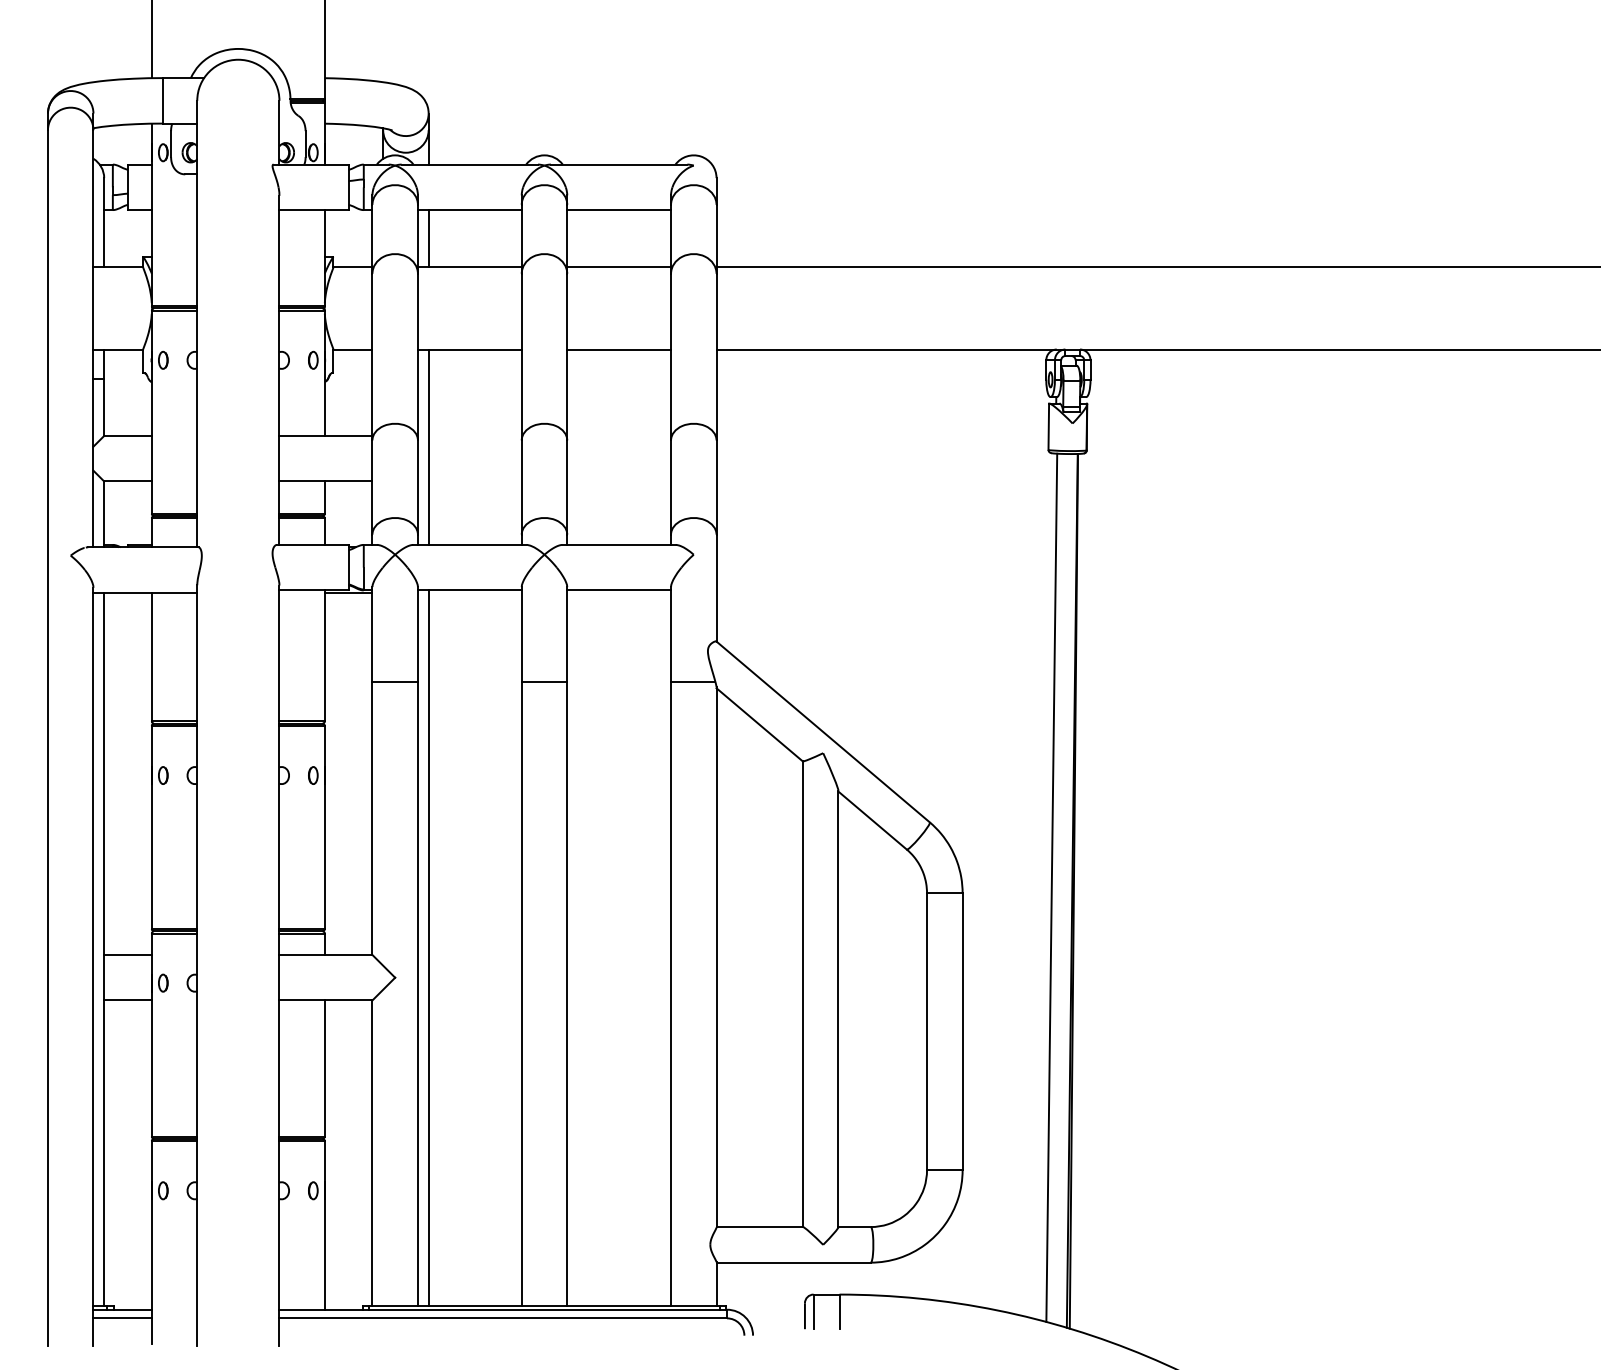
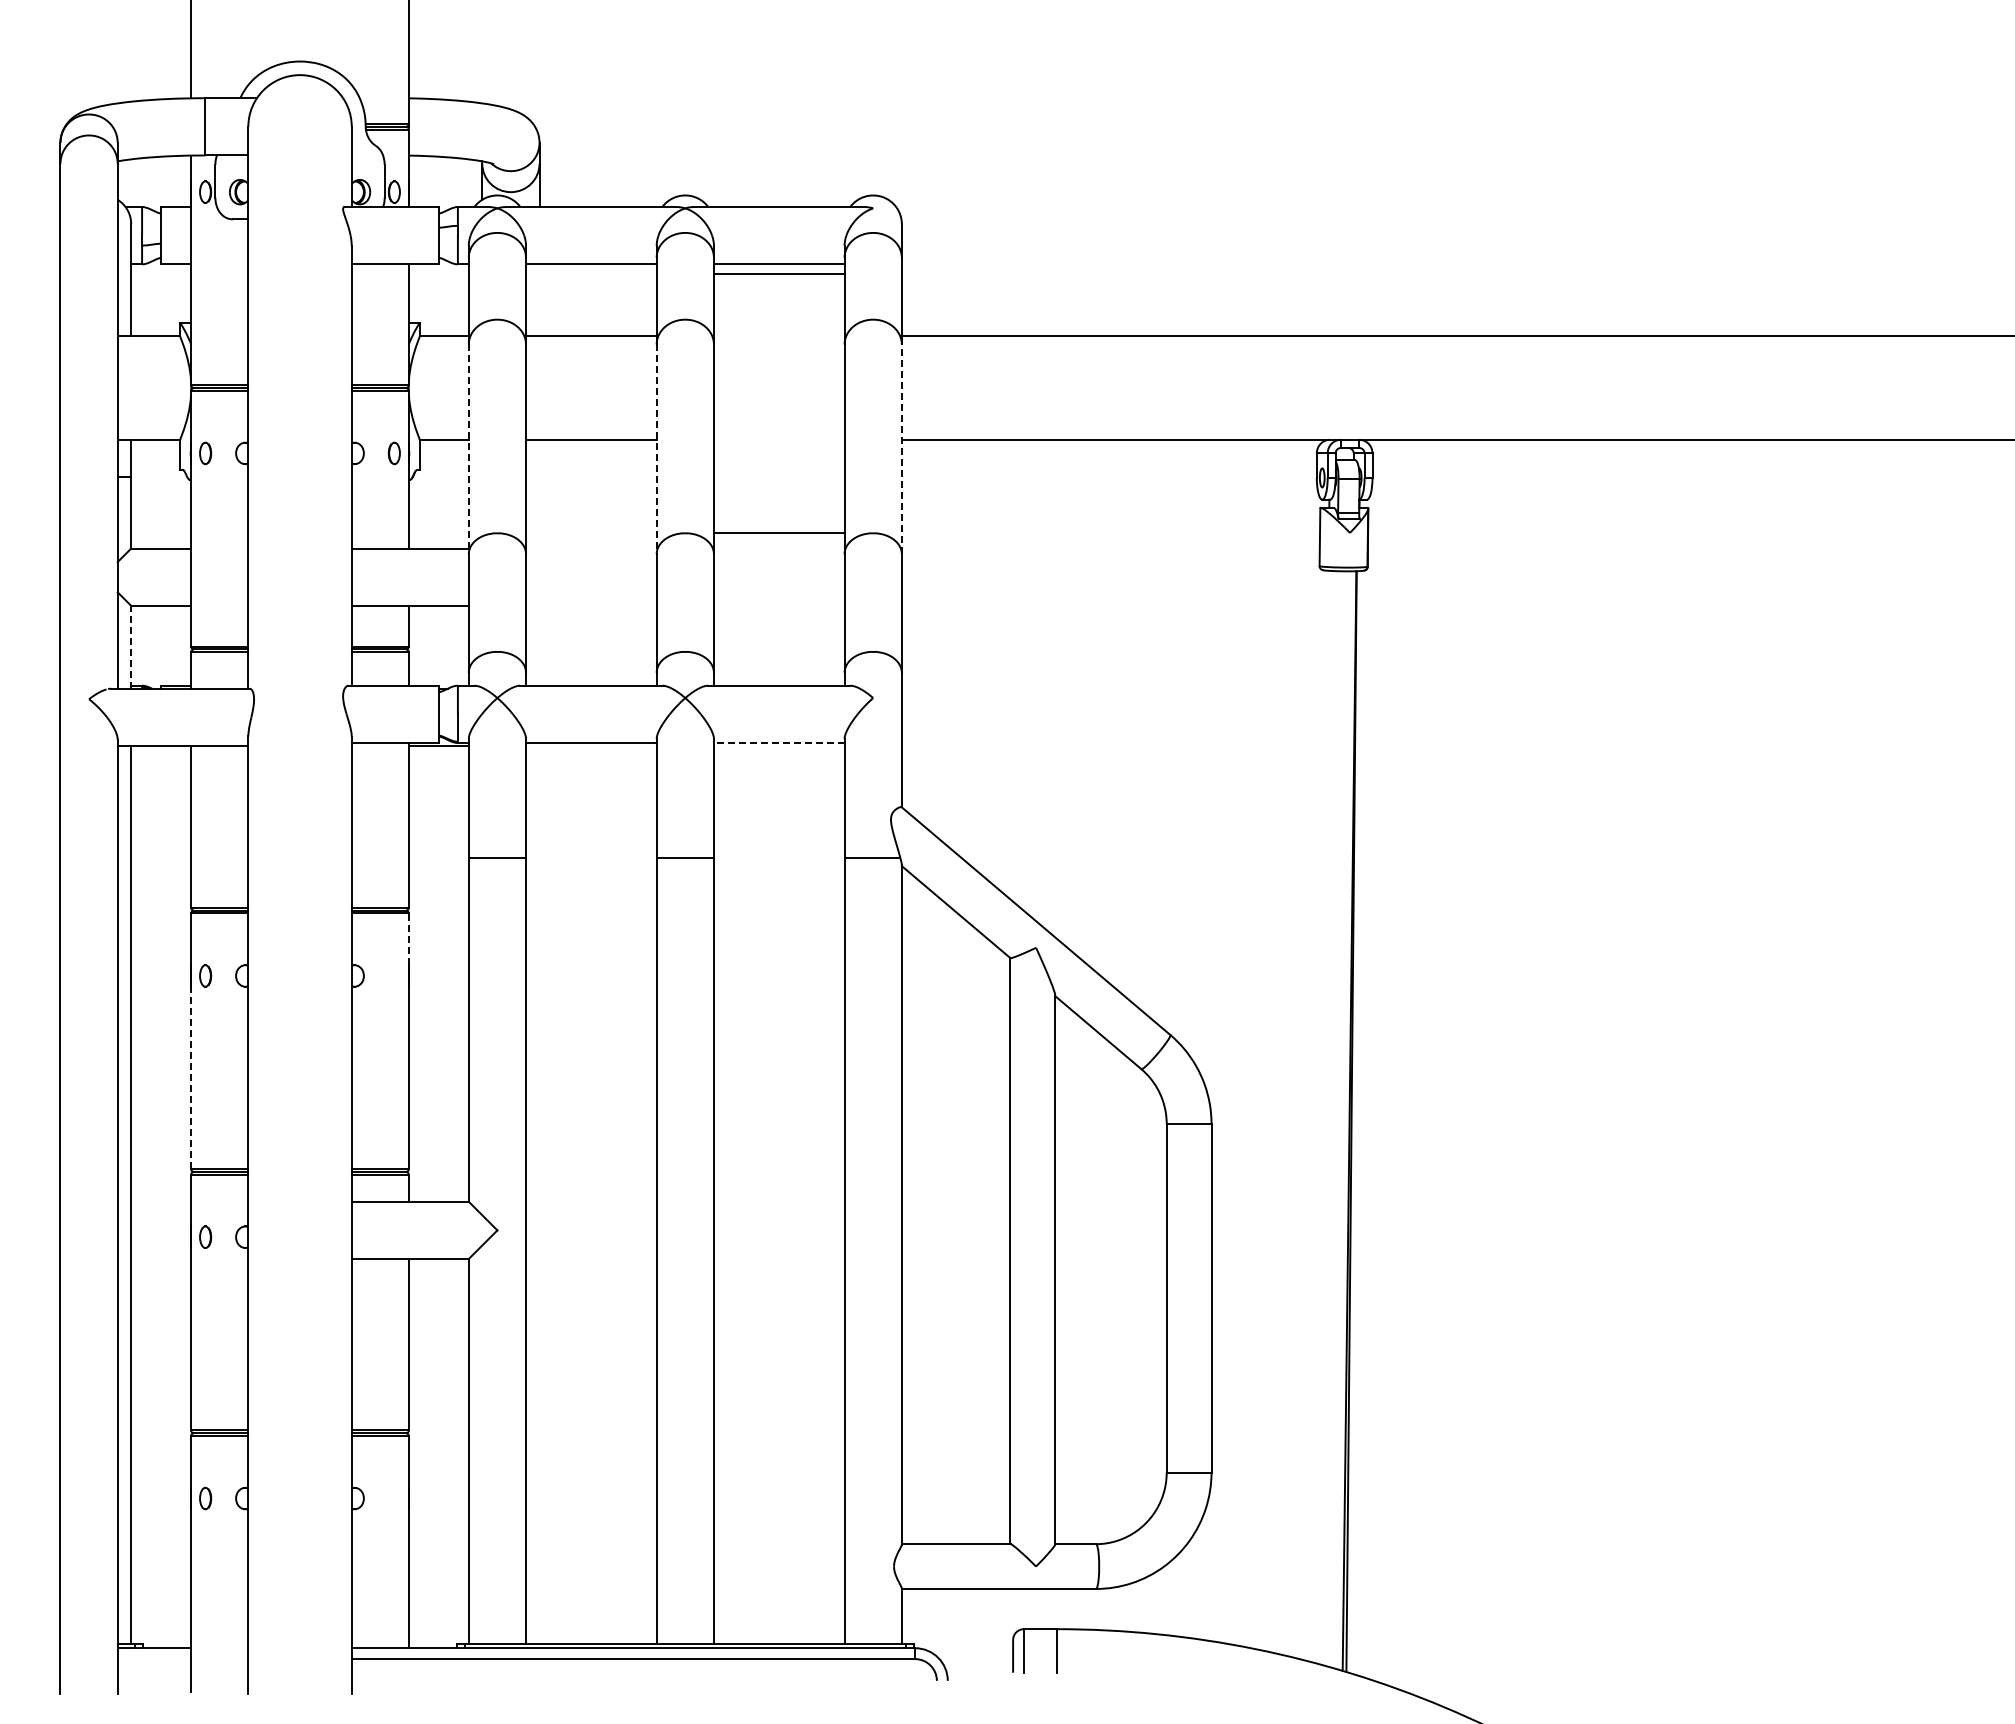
line: (428, 238) -> (539, 300), removed
line: (618, 267) -> (778, 274), moved
line: (618, 349) -> (778, 532), moved
line: (372, 357) -> (468, 449), solid -> dashed
line: (521, 357) -> (656, 449), solid -> dashed
line: (716, 357) -> (901, 449), solid -> dashed
line: (428, 447) -> (539, 562), removed
line: (104, 513) -> (131, 646), solid -> dashed
line: (618, 590) -> (778, 742), solid -> dashed
line: (324, 746) -> (408, 939), solid -> dashed
part: (312, 775) -> (393, 975), removed
line: (152, 856) -> (191, 1077), solid -> dashed
line: (1051, 887) -> (1323, 1116), removed
line: (428, 947) -> (539, 1192), removed
line: (128, 954) -> (161, 1201), removed
line: (128, 1000) -> (161, 1259), removed
part: (312, 1190) -> (393, 1498), removed
line: (122, 1318) -> (154, 1659), removed

